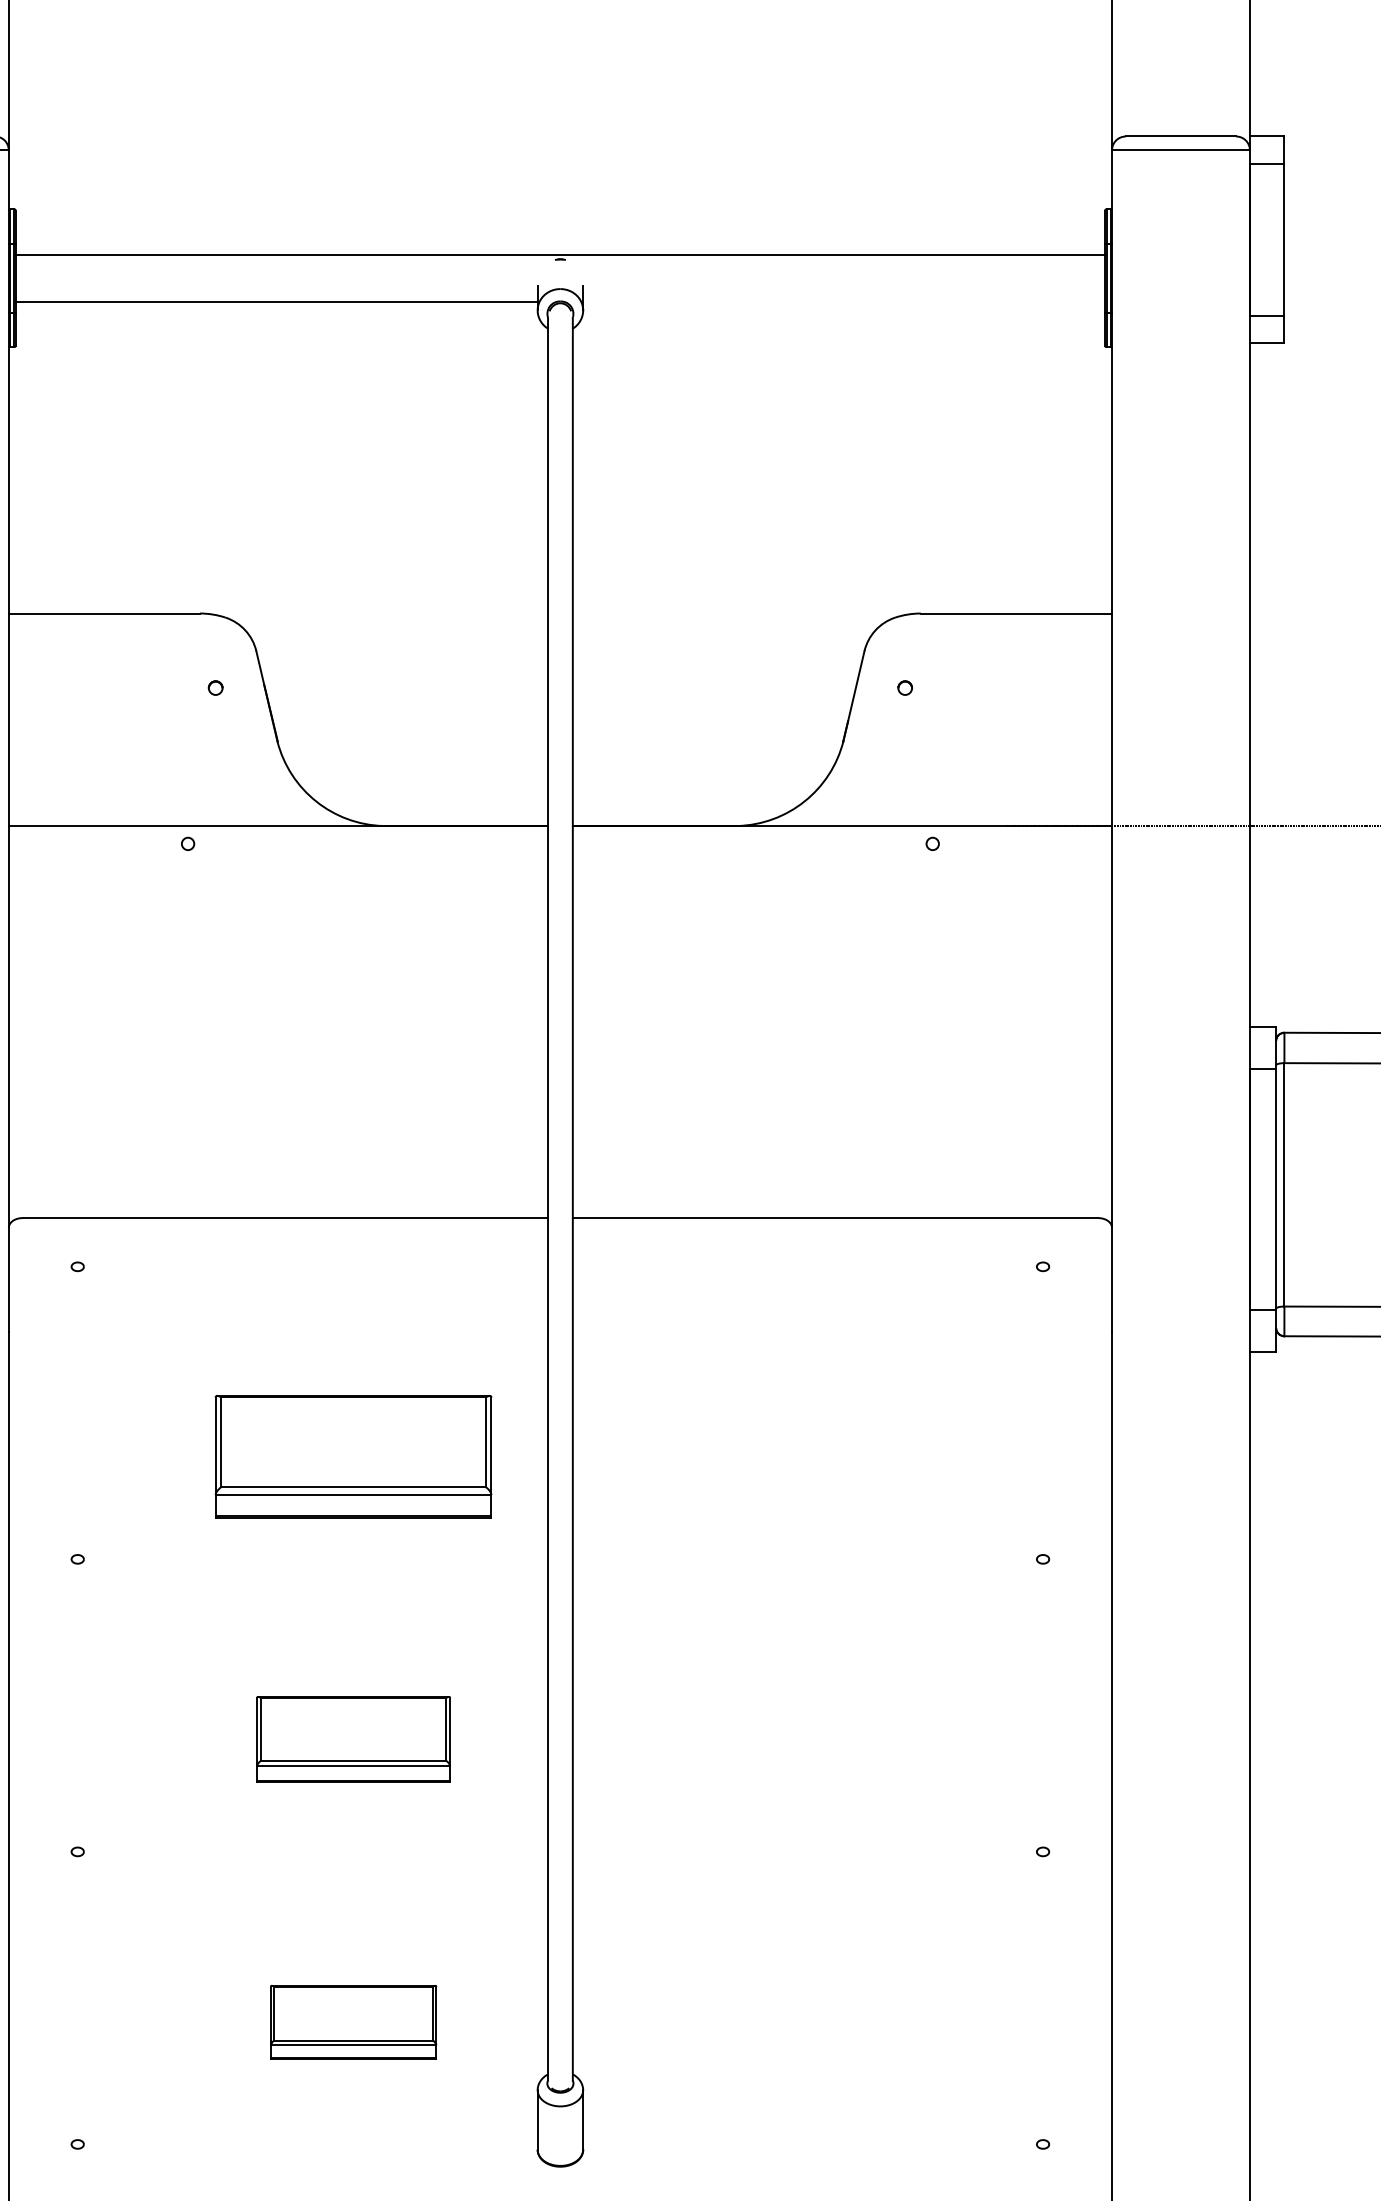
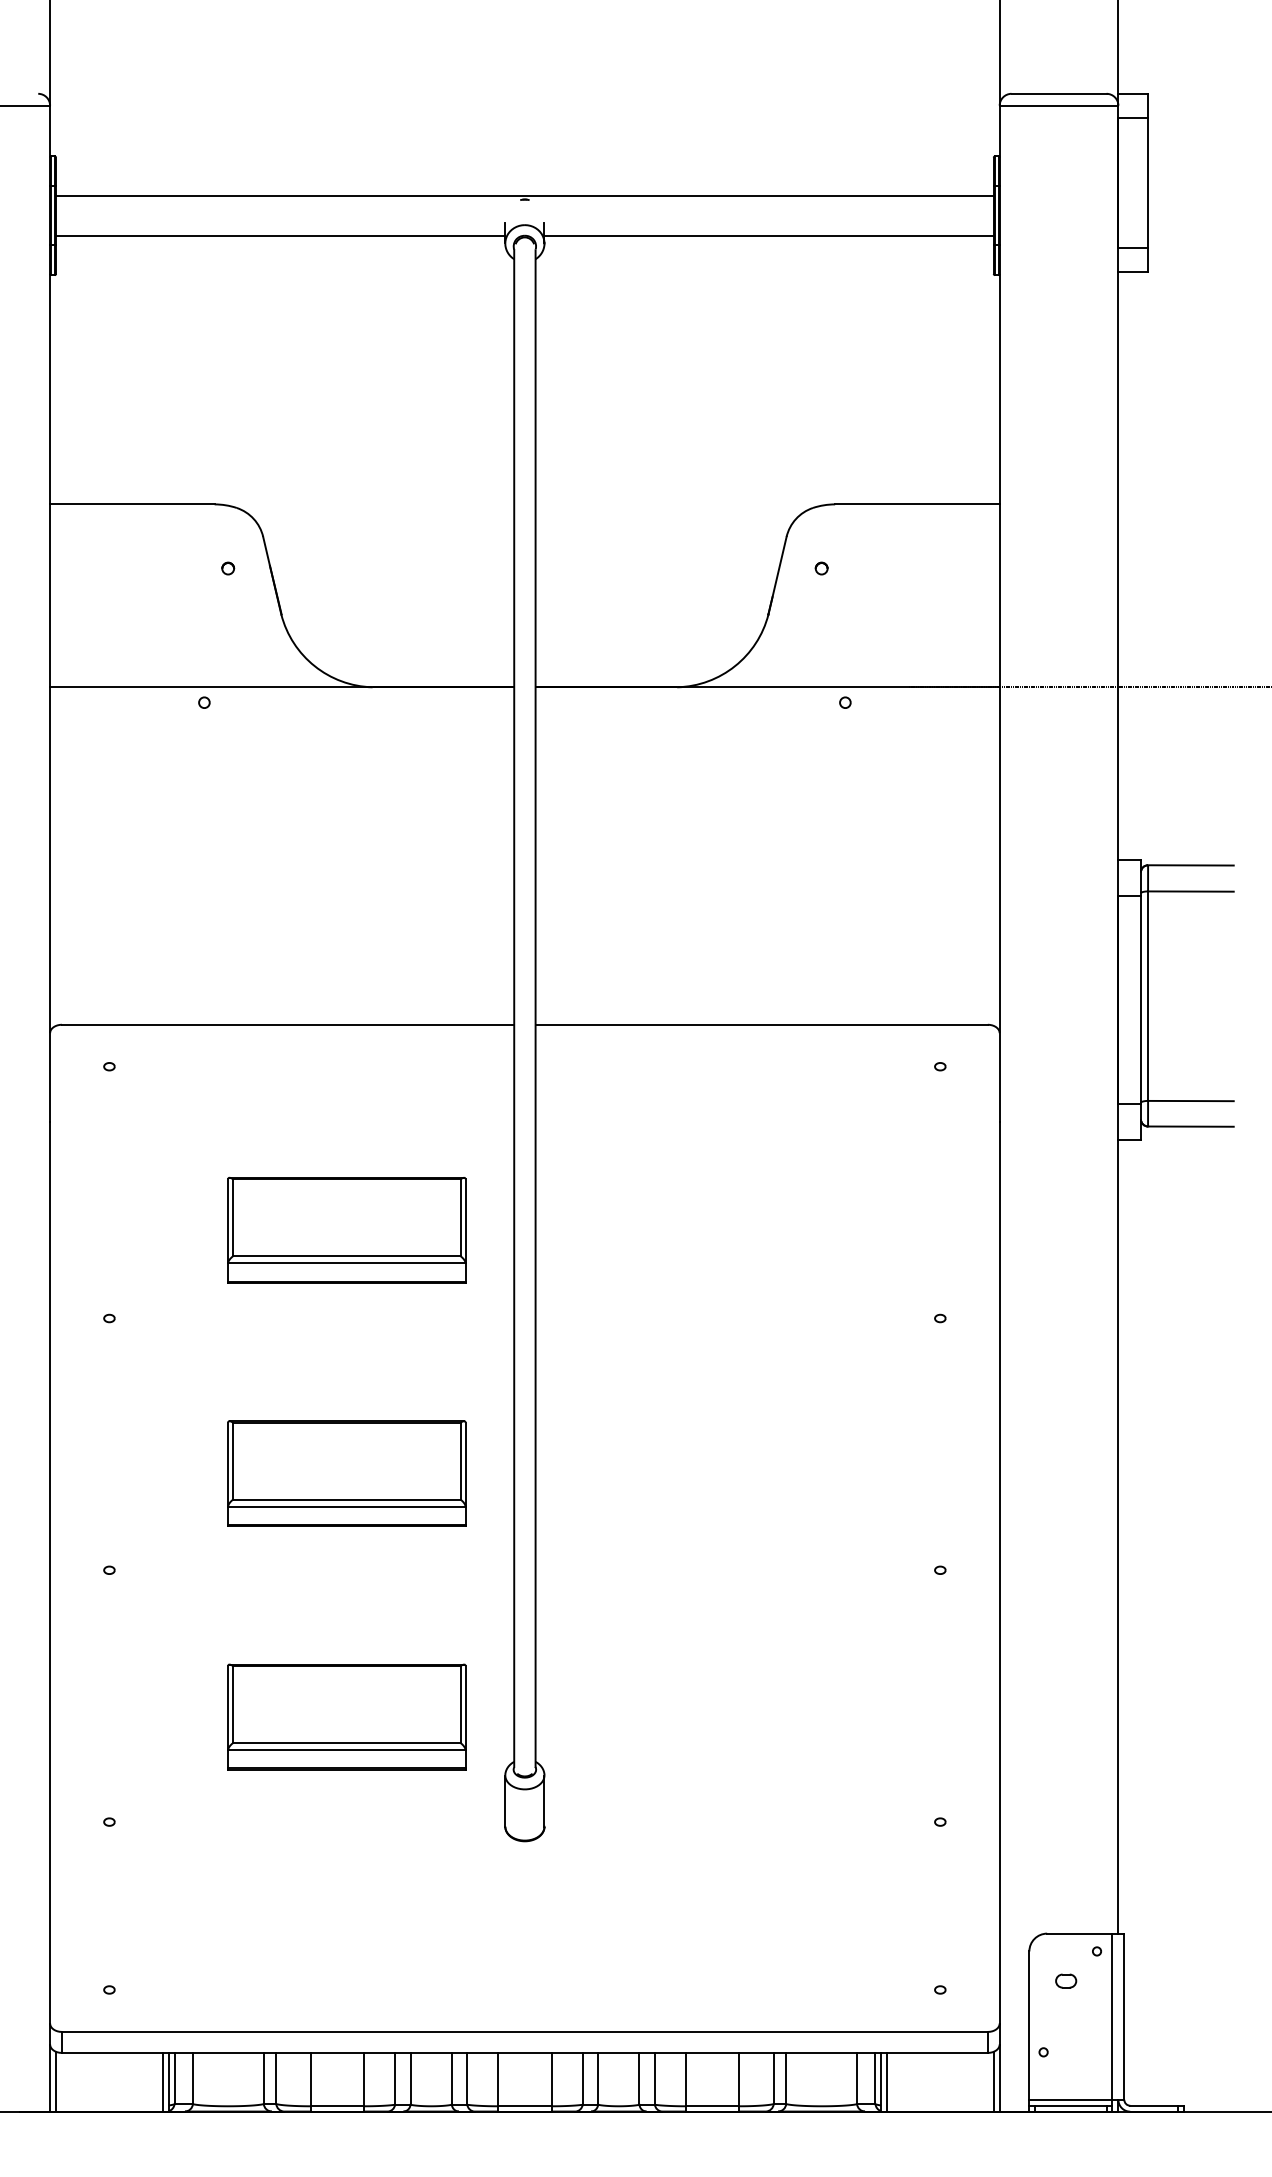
line: (843, 301) -> (768, 235), added
part: (353, 1739) -> (346, 1473), size x1.43
part: (353, 2021) -> (346, 1716), size x1.67

